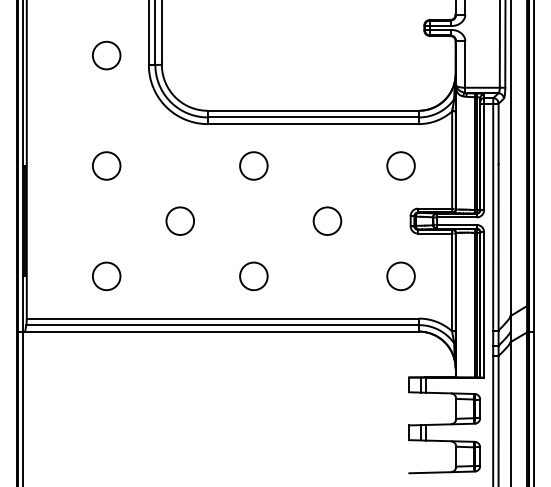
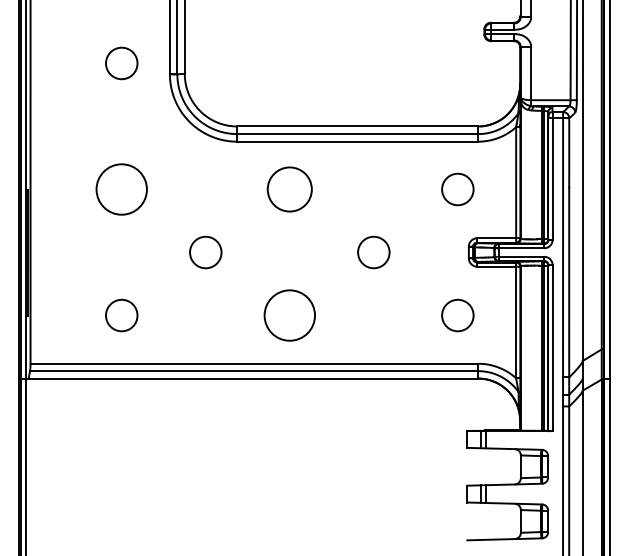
circle: (106, 165) -> (121, 188), size x1.6
circle: (253, 165) -> (289, 188), size x1.4
circle: (253, 276) -> (289, 315), size x1.6

